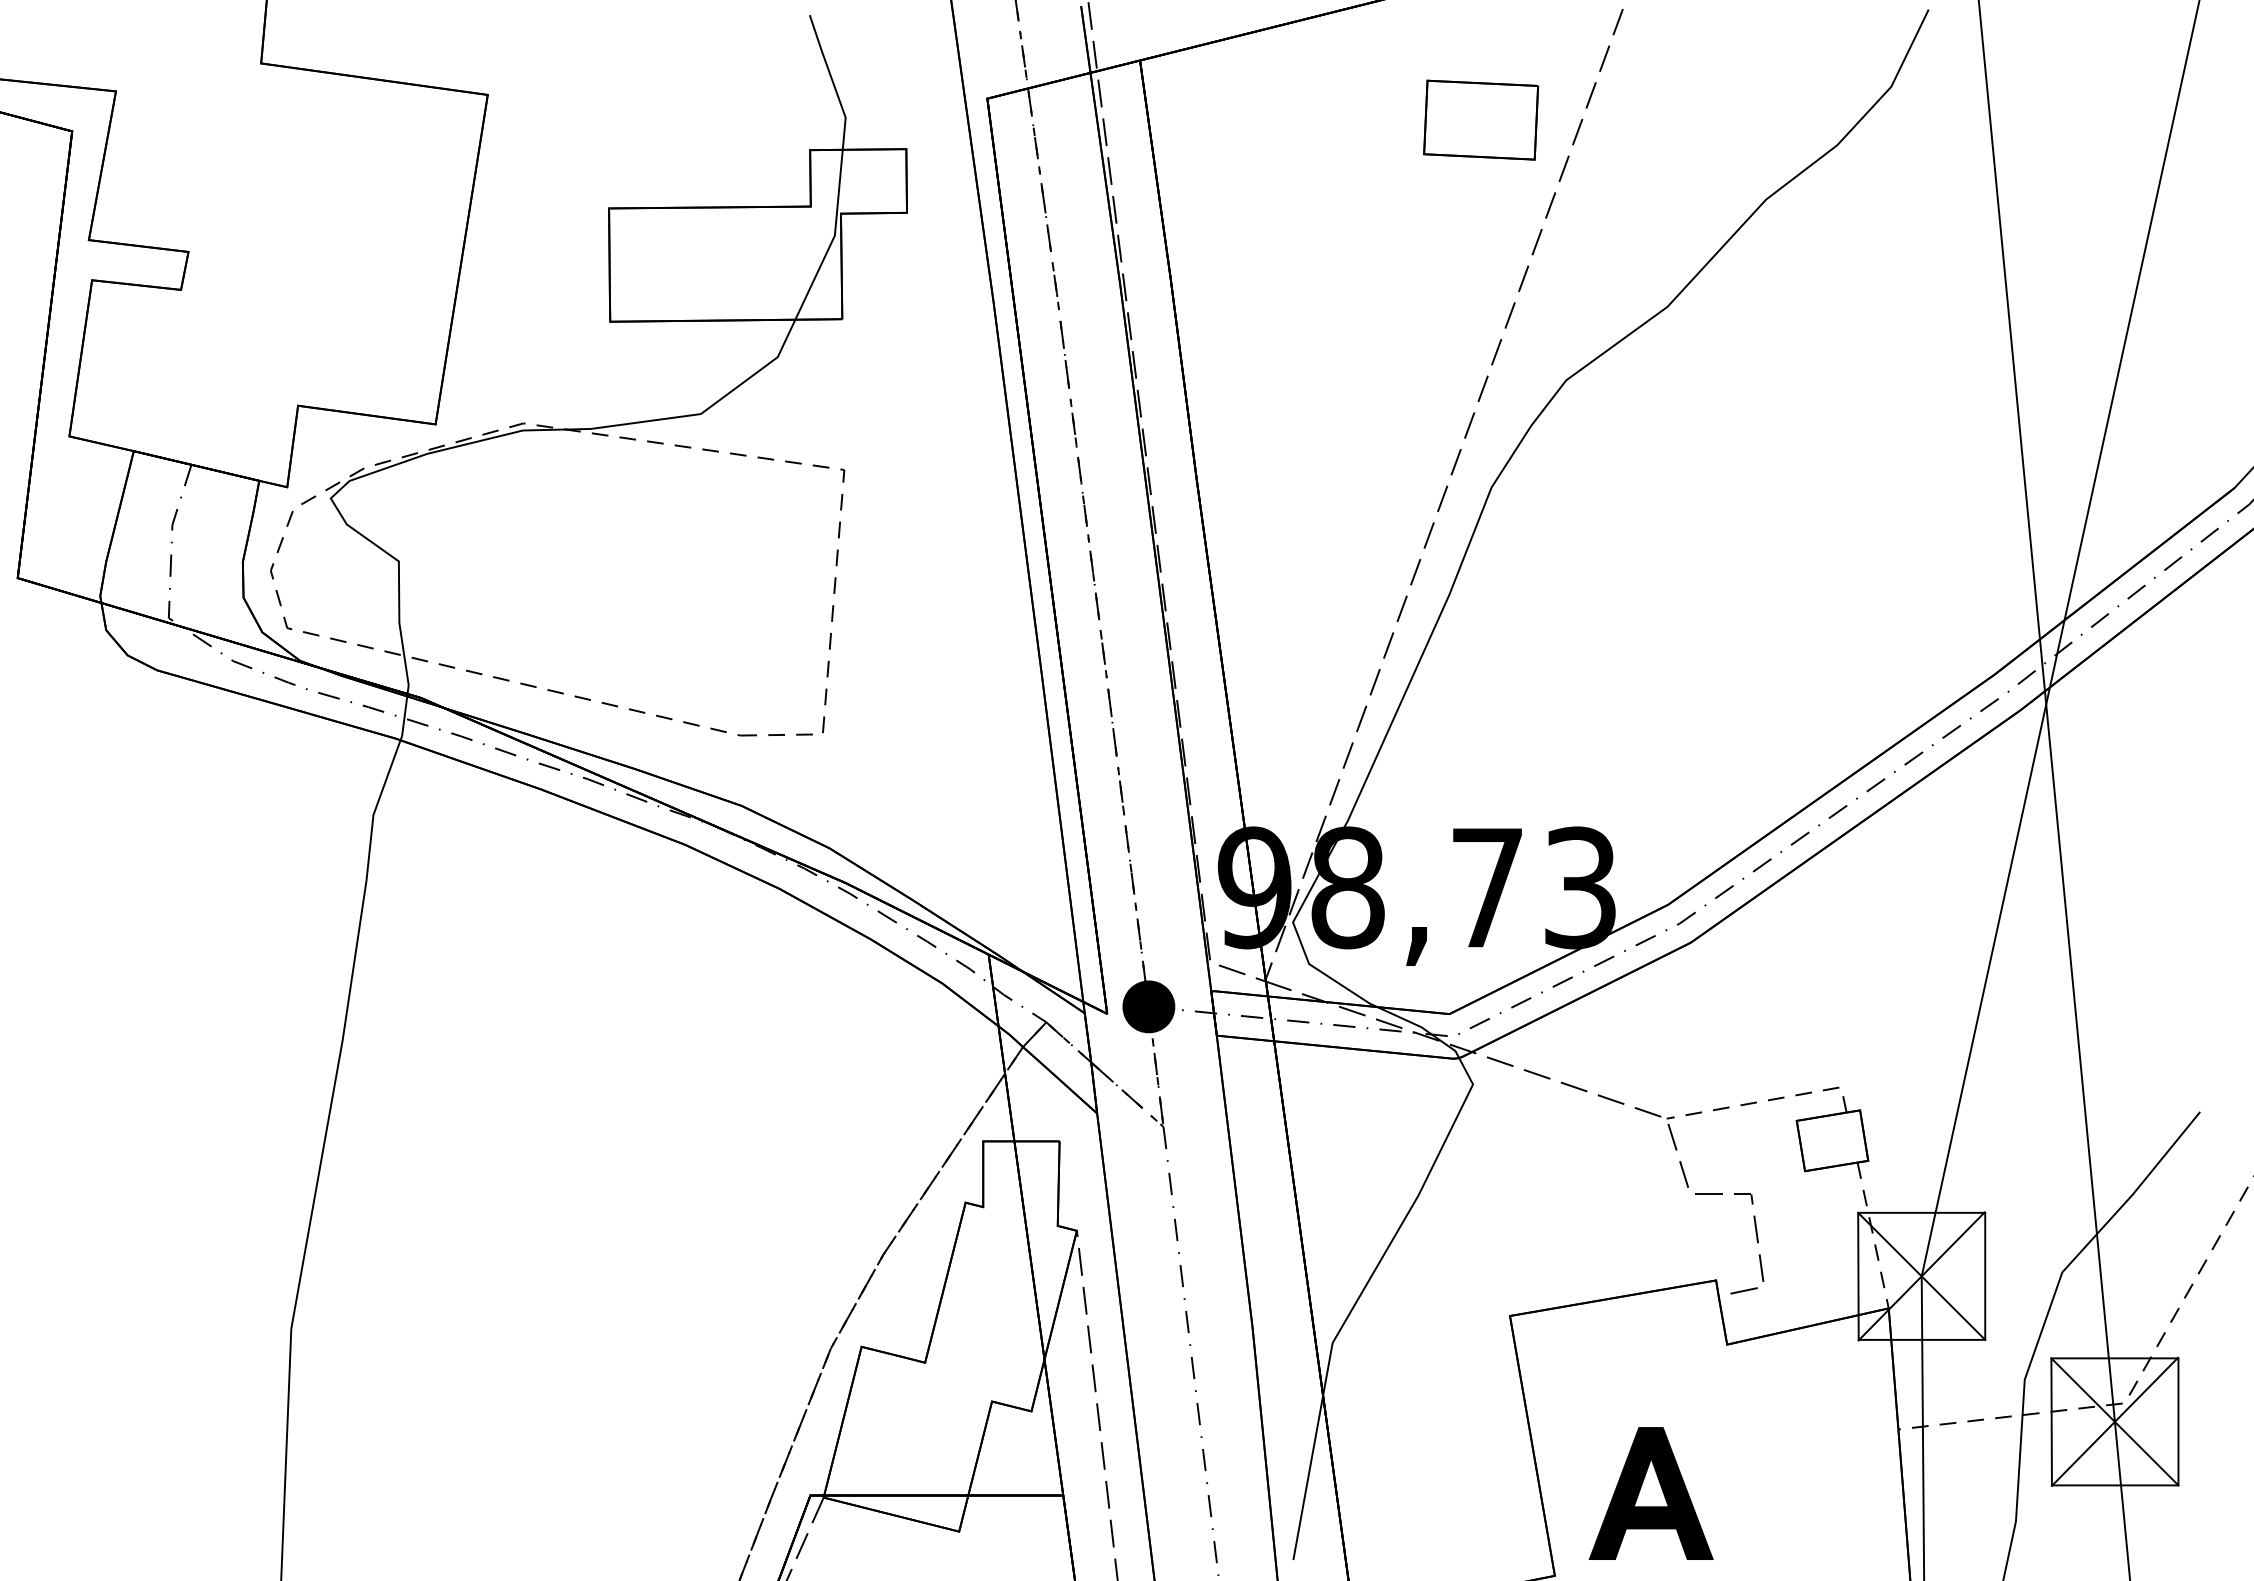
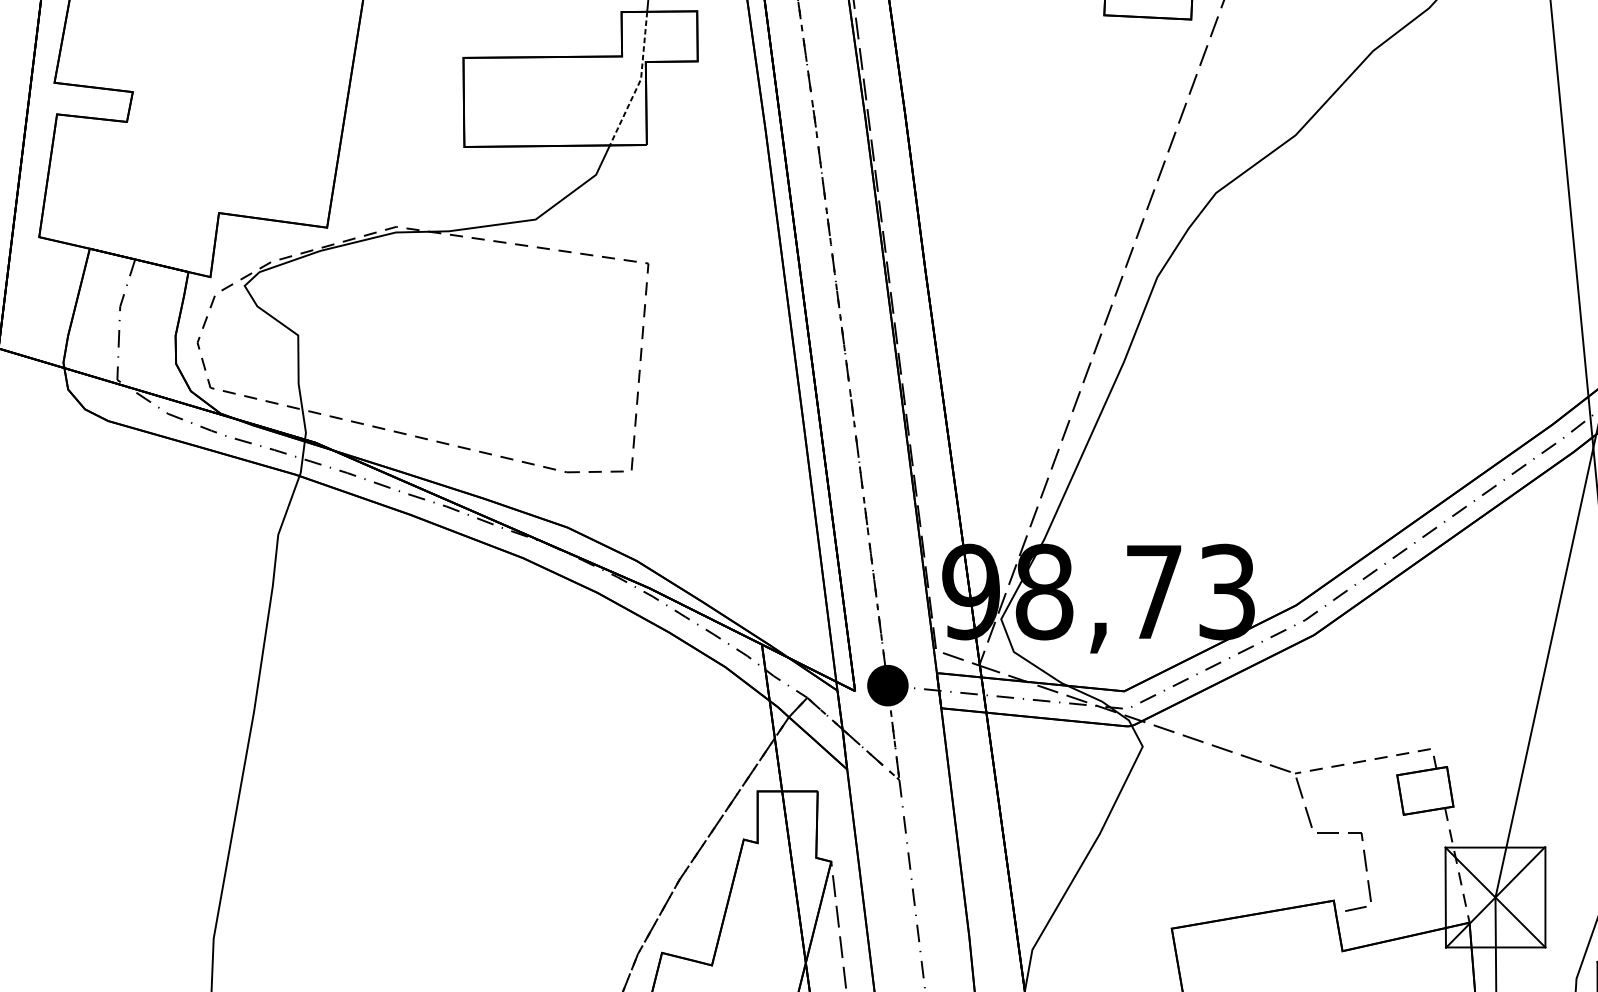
line: (833, 238) -> (639, 81), solid -> dashed

